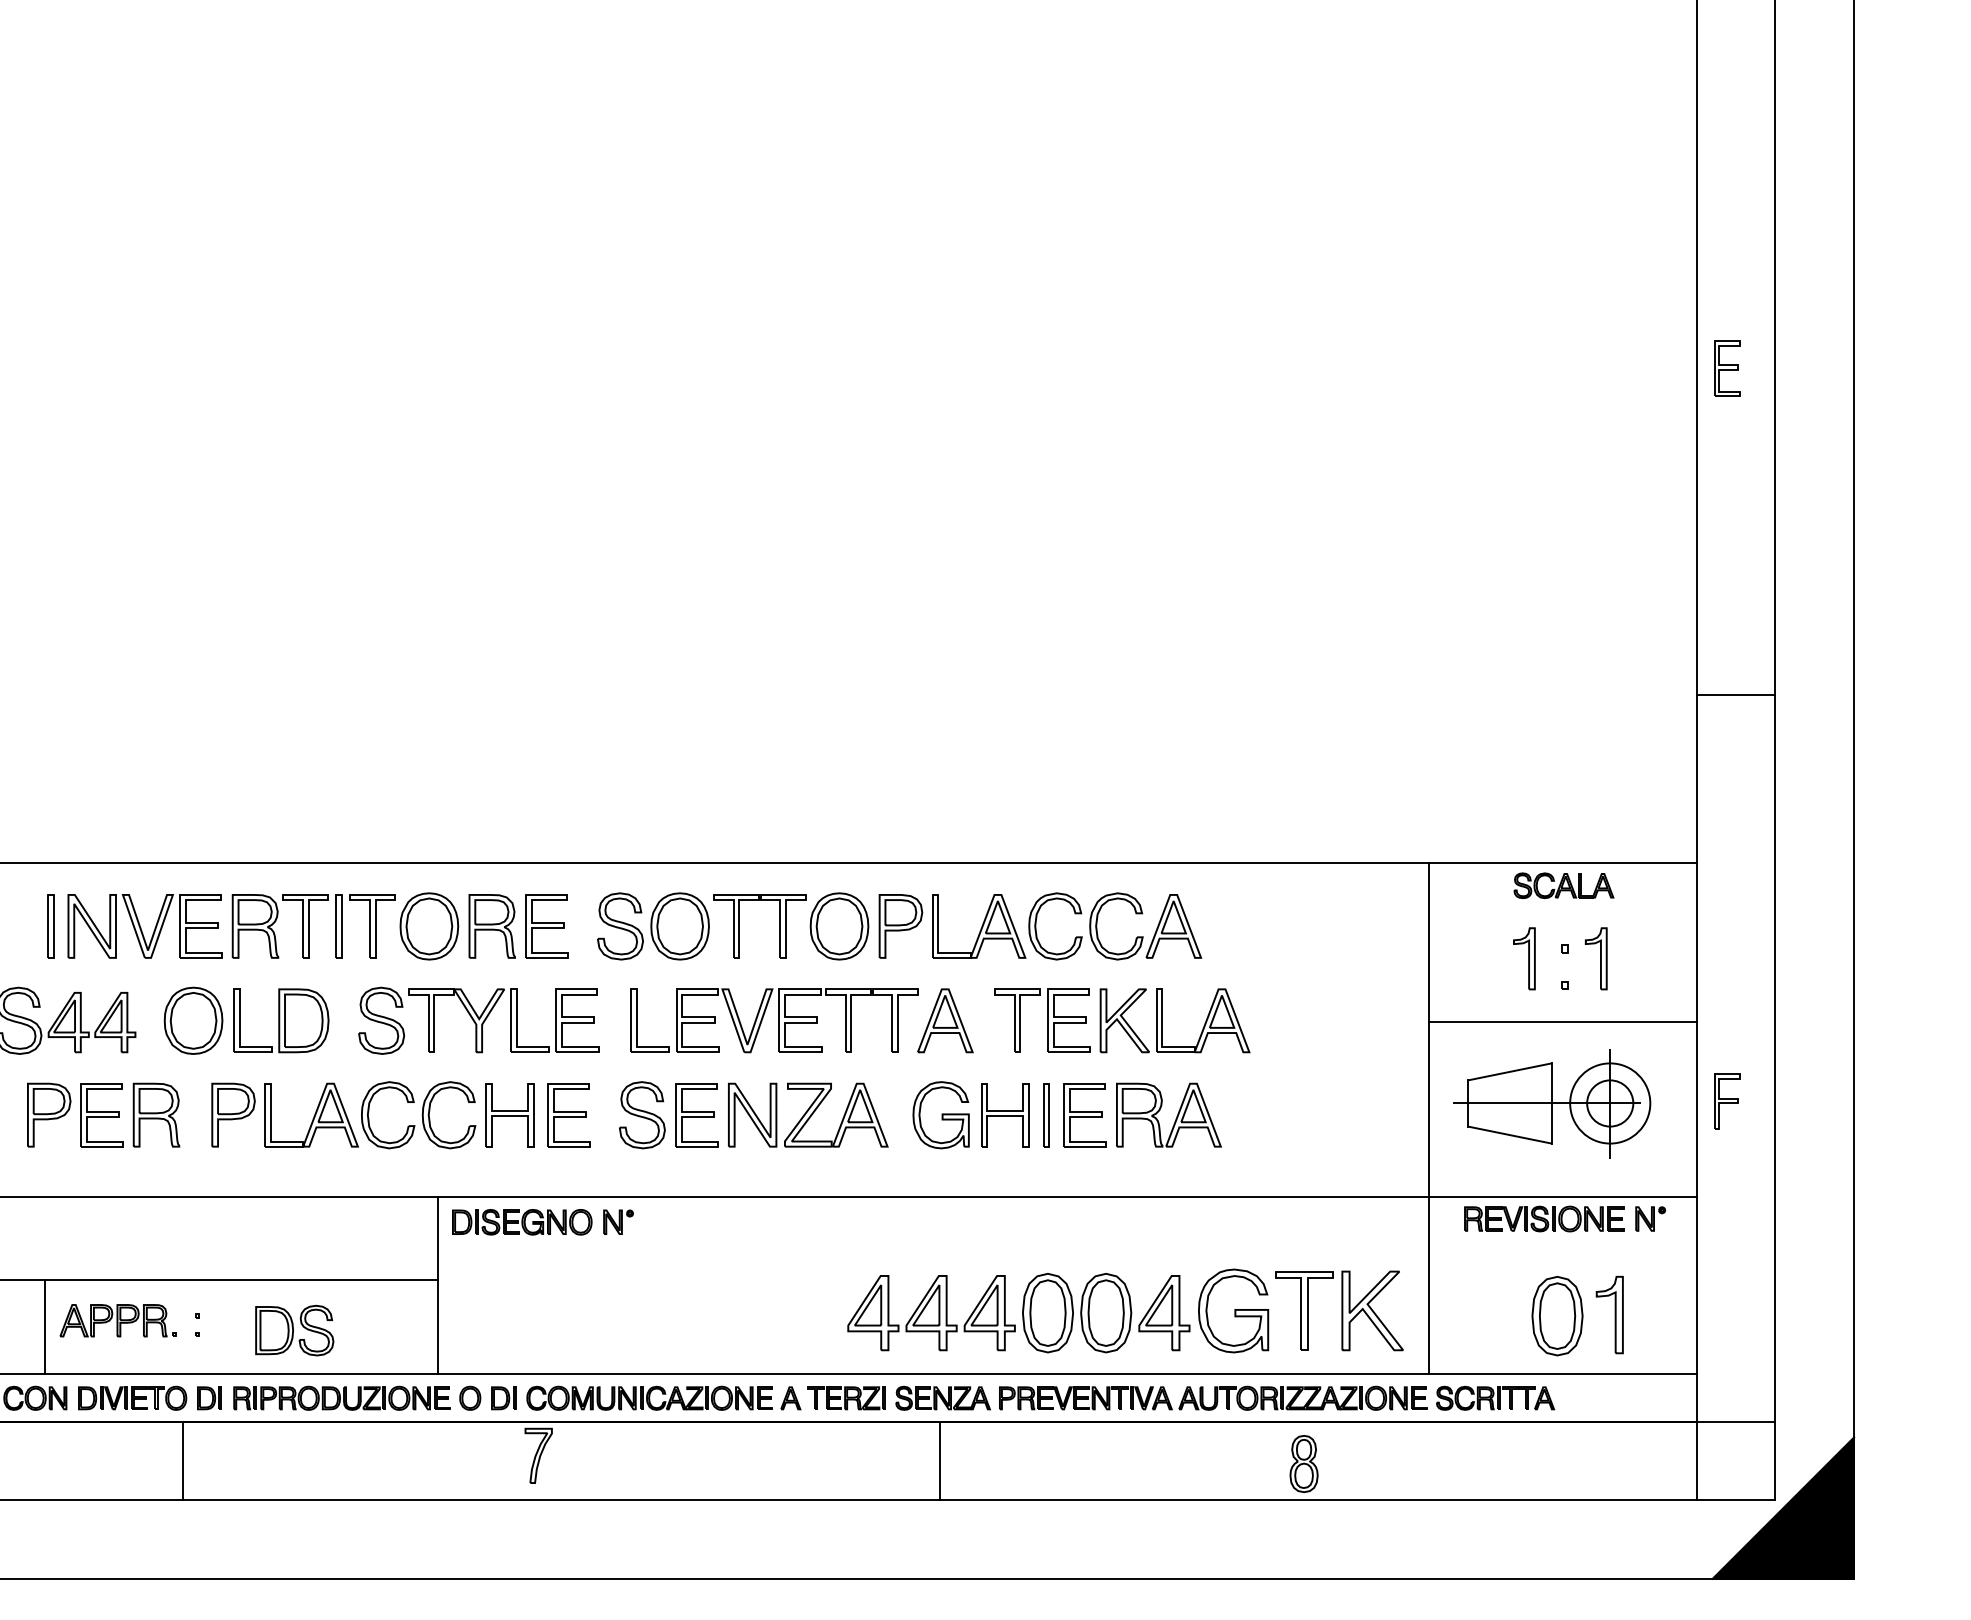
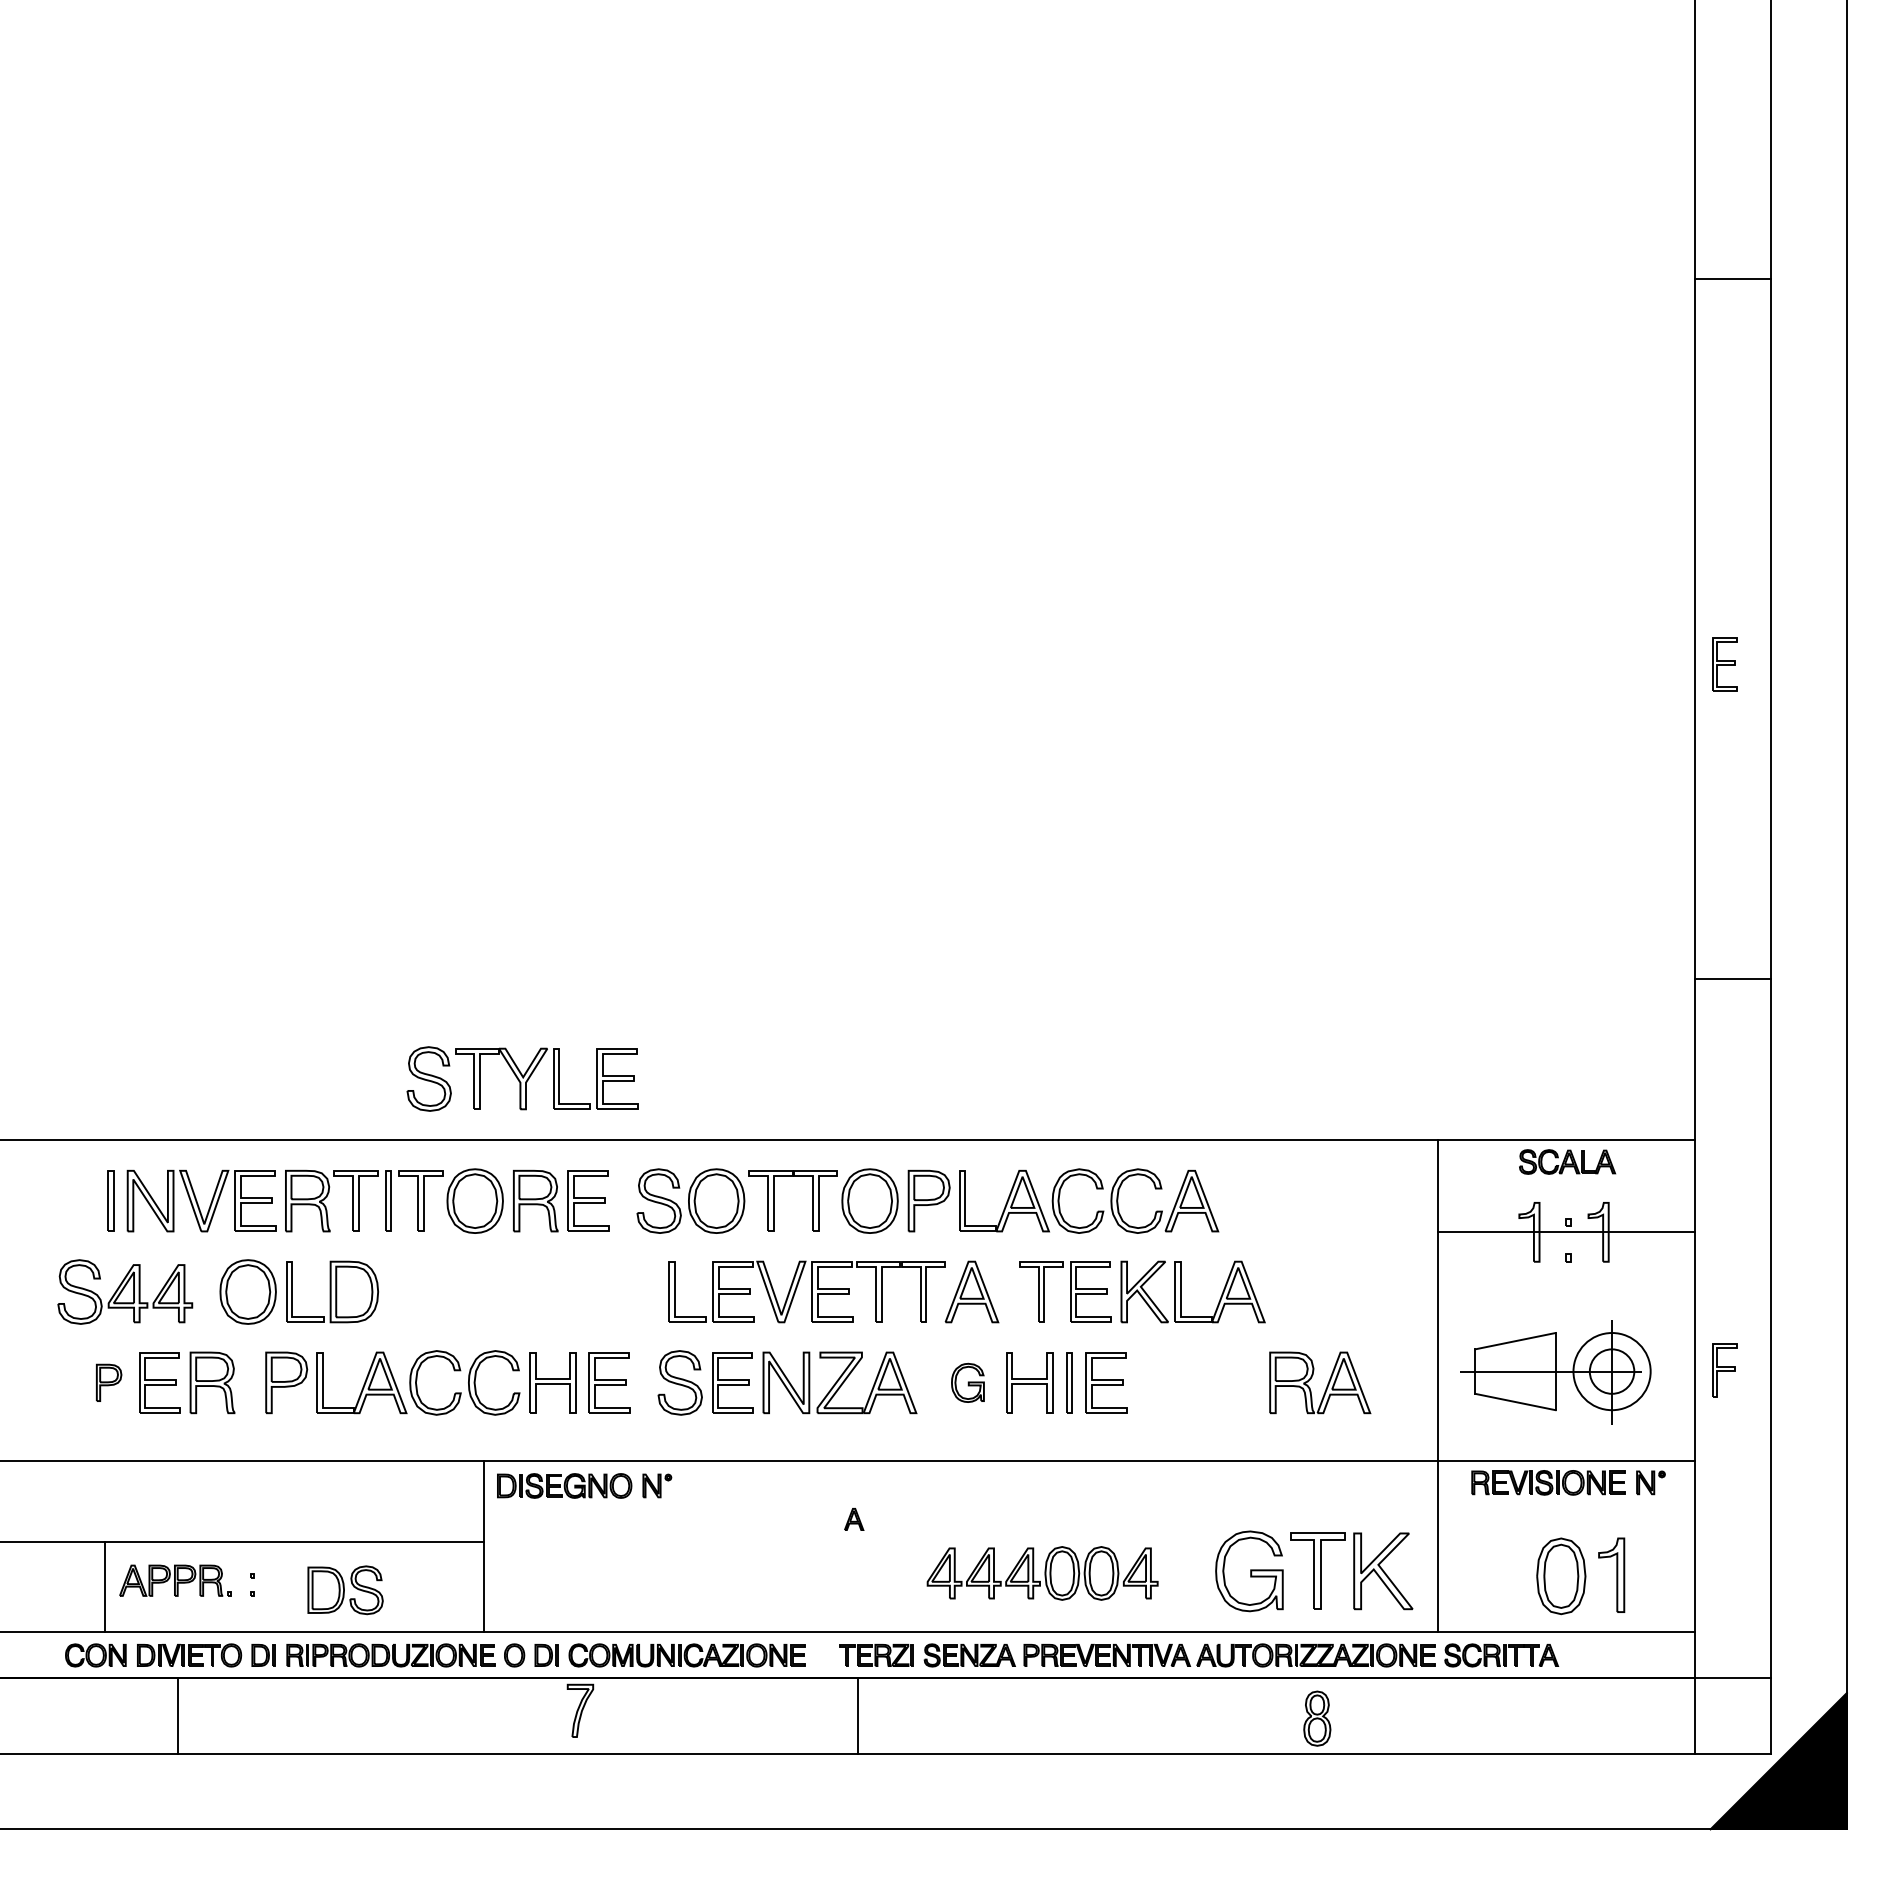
part: (478, 1020) -> (522, 1078), moved
line: (1562, 1022) -> (1566, 1232), moved
part: (48, 1114) -> (108, 1382), size x0.6
part: (940, 1114) -> (967, 1382), size x0.6
part: (1176, 1115) -> (1327, 1383), moved
part: (1018, 1313) -> (1042, 1573), size x0.7
part: (791, 1398) -> (854, 1519), moved
line: (182, 1460) -> (177, 1715), moved
line: (939, 1460) -> (858, 1715), moved

